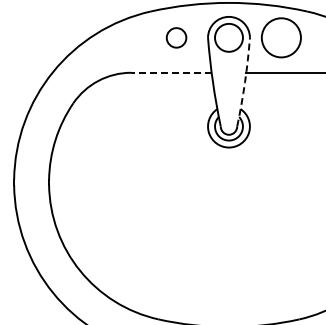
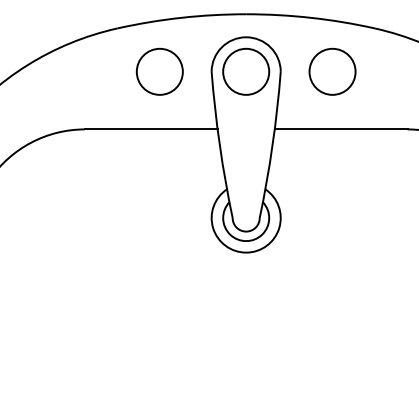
circle: (176, 37) -> (159, 71), size x1.43
circle: (281, 37) -> (332, 71), size x0.71
line: (170, 72) -> (149, 128), dashed -> solid
arc: (244, 82) -> (271, 145), dashed -> solid

